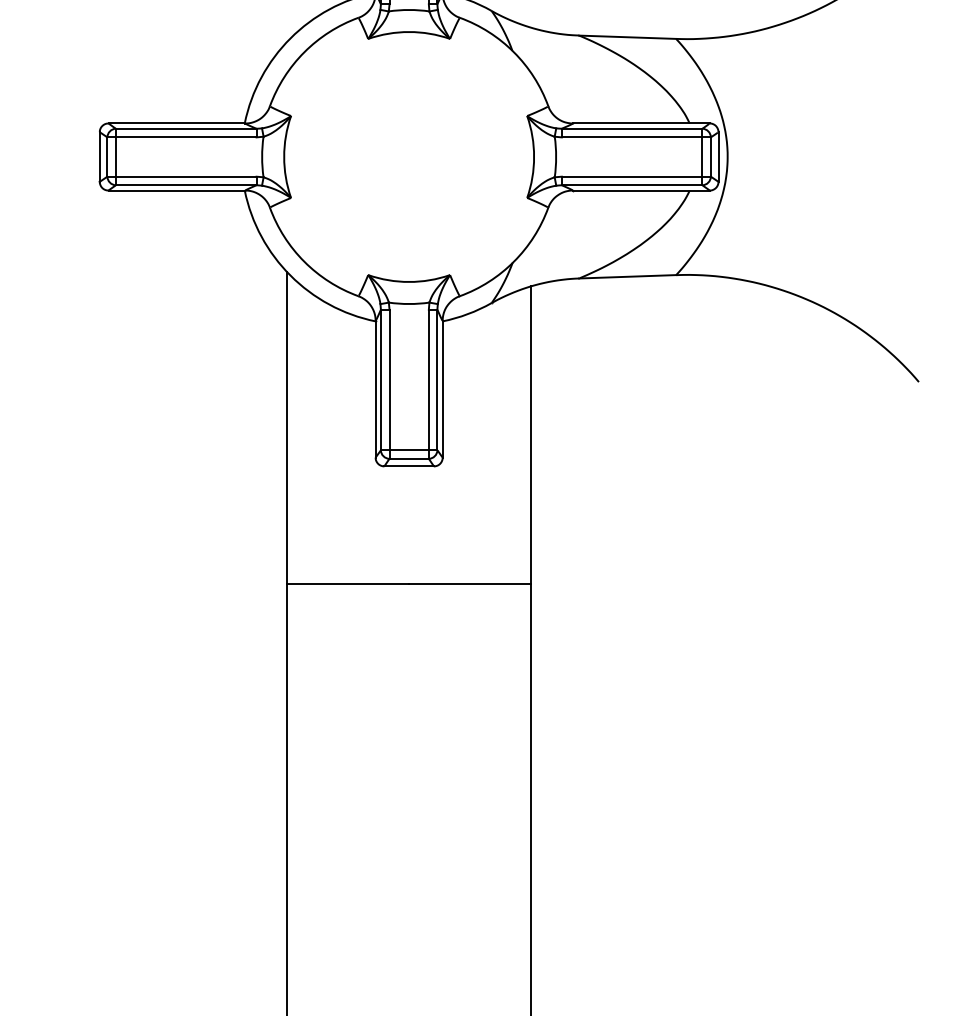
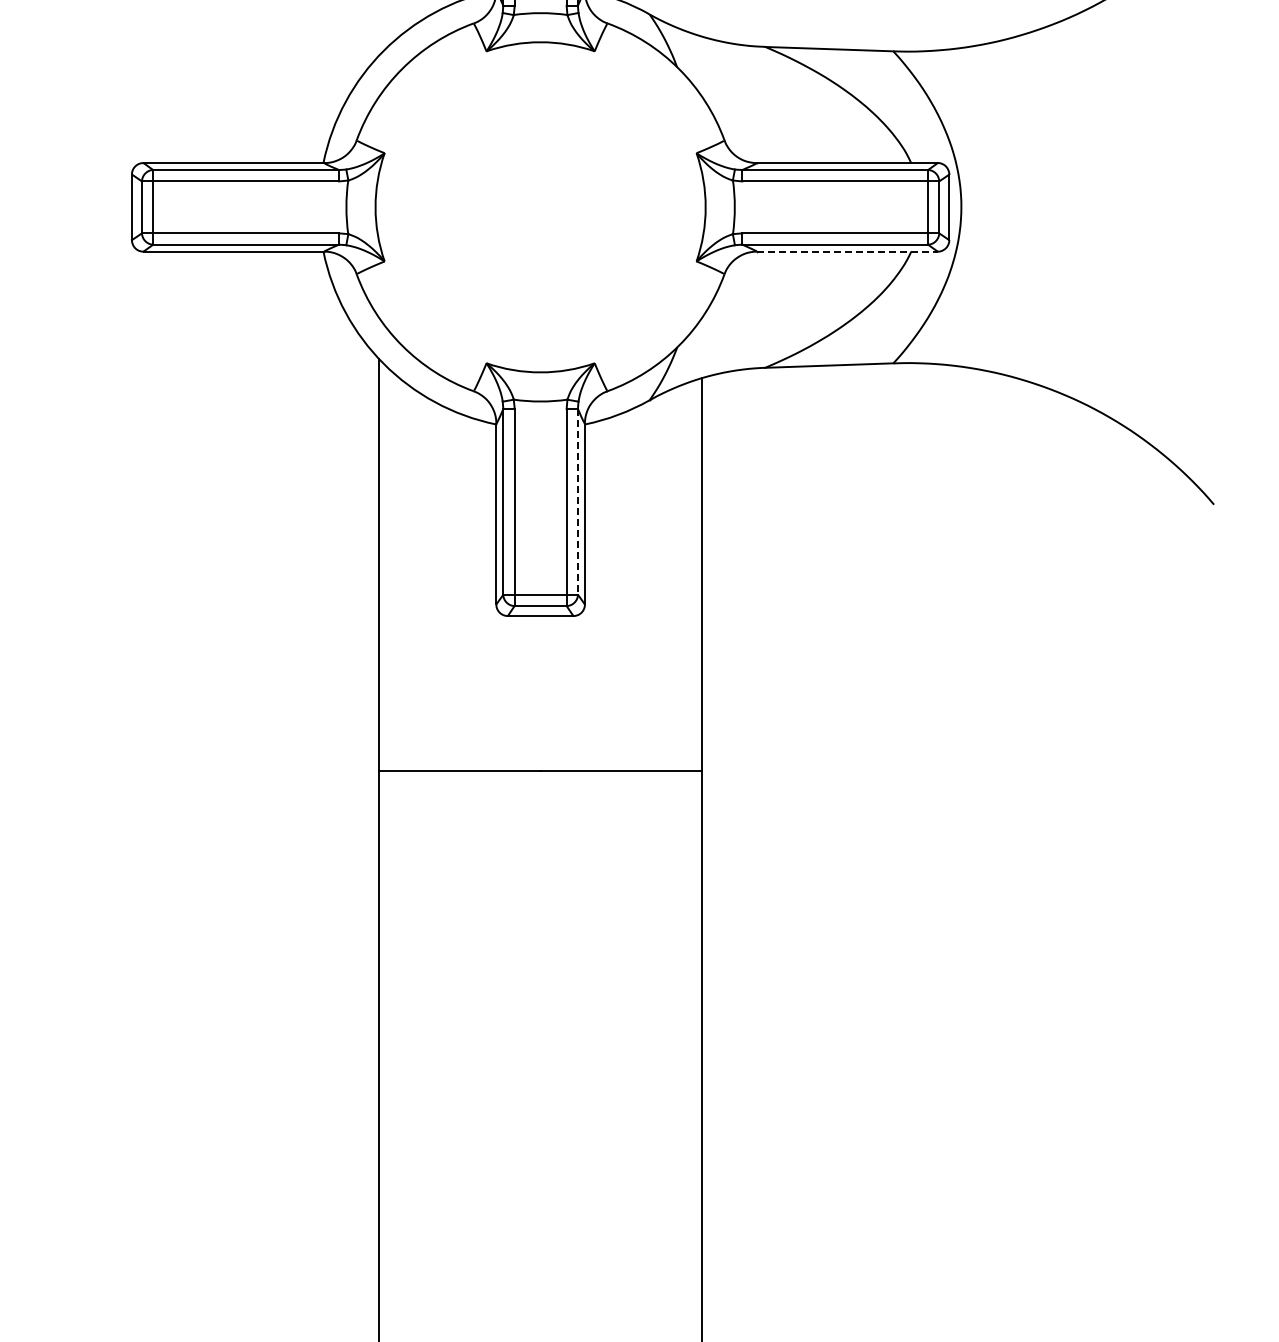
line: (641, 190) -> (847, 251), solid -> dashed
line: (437, 379) -> (577, 501), solid -> dashed

